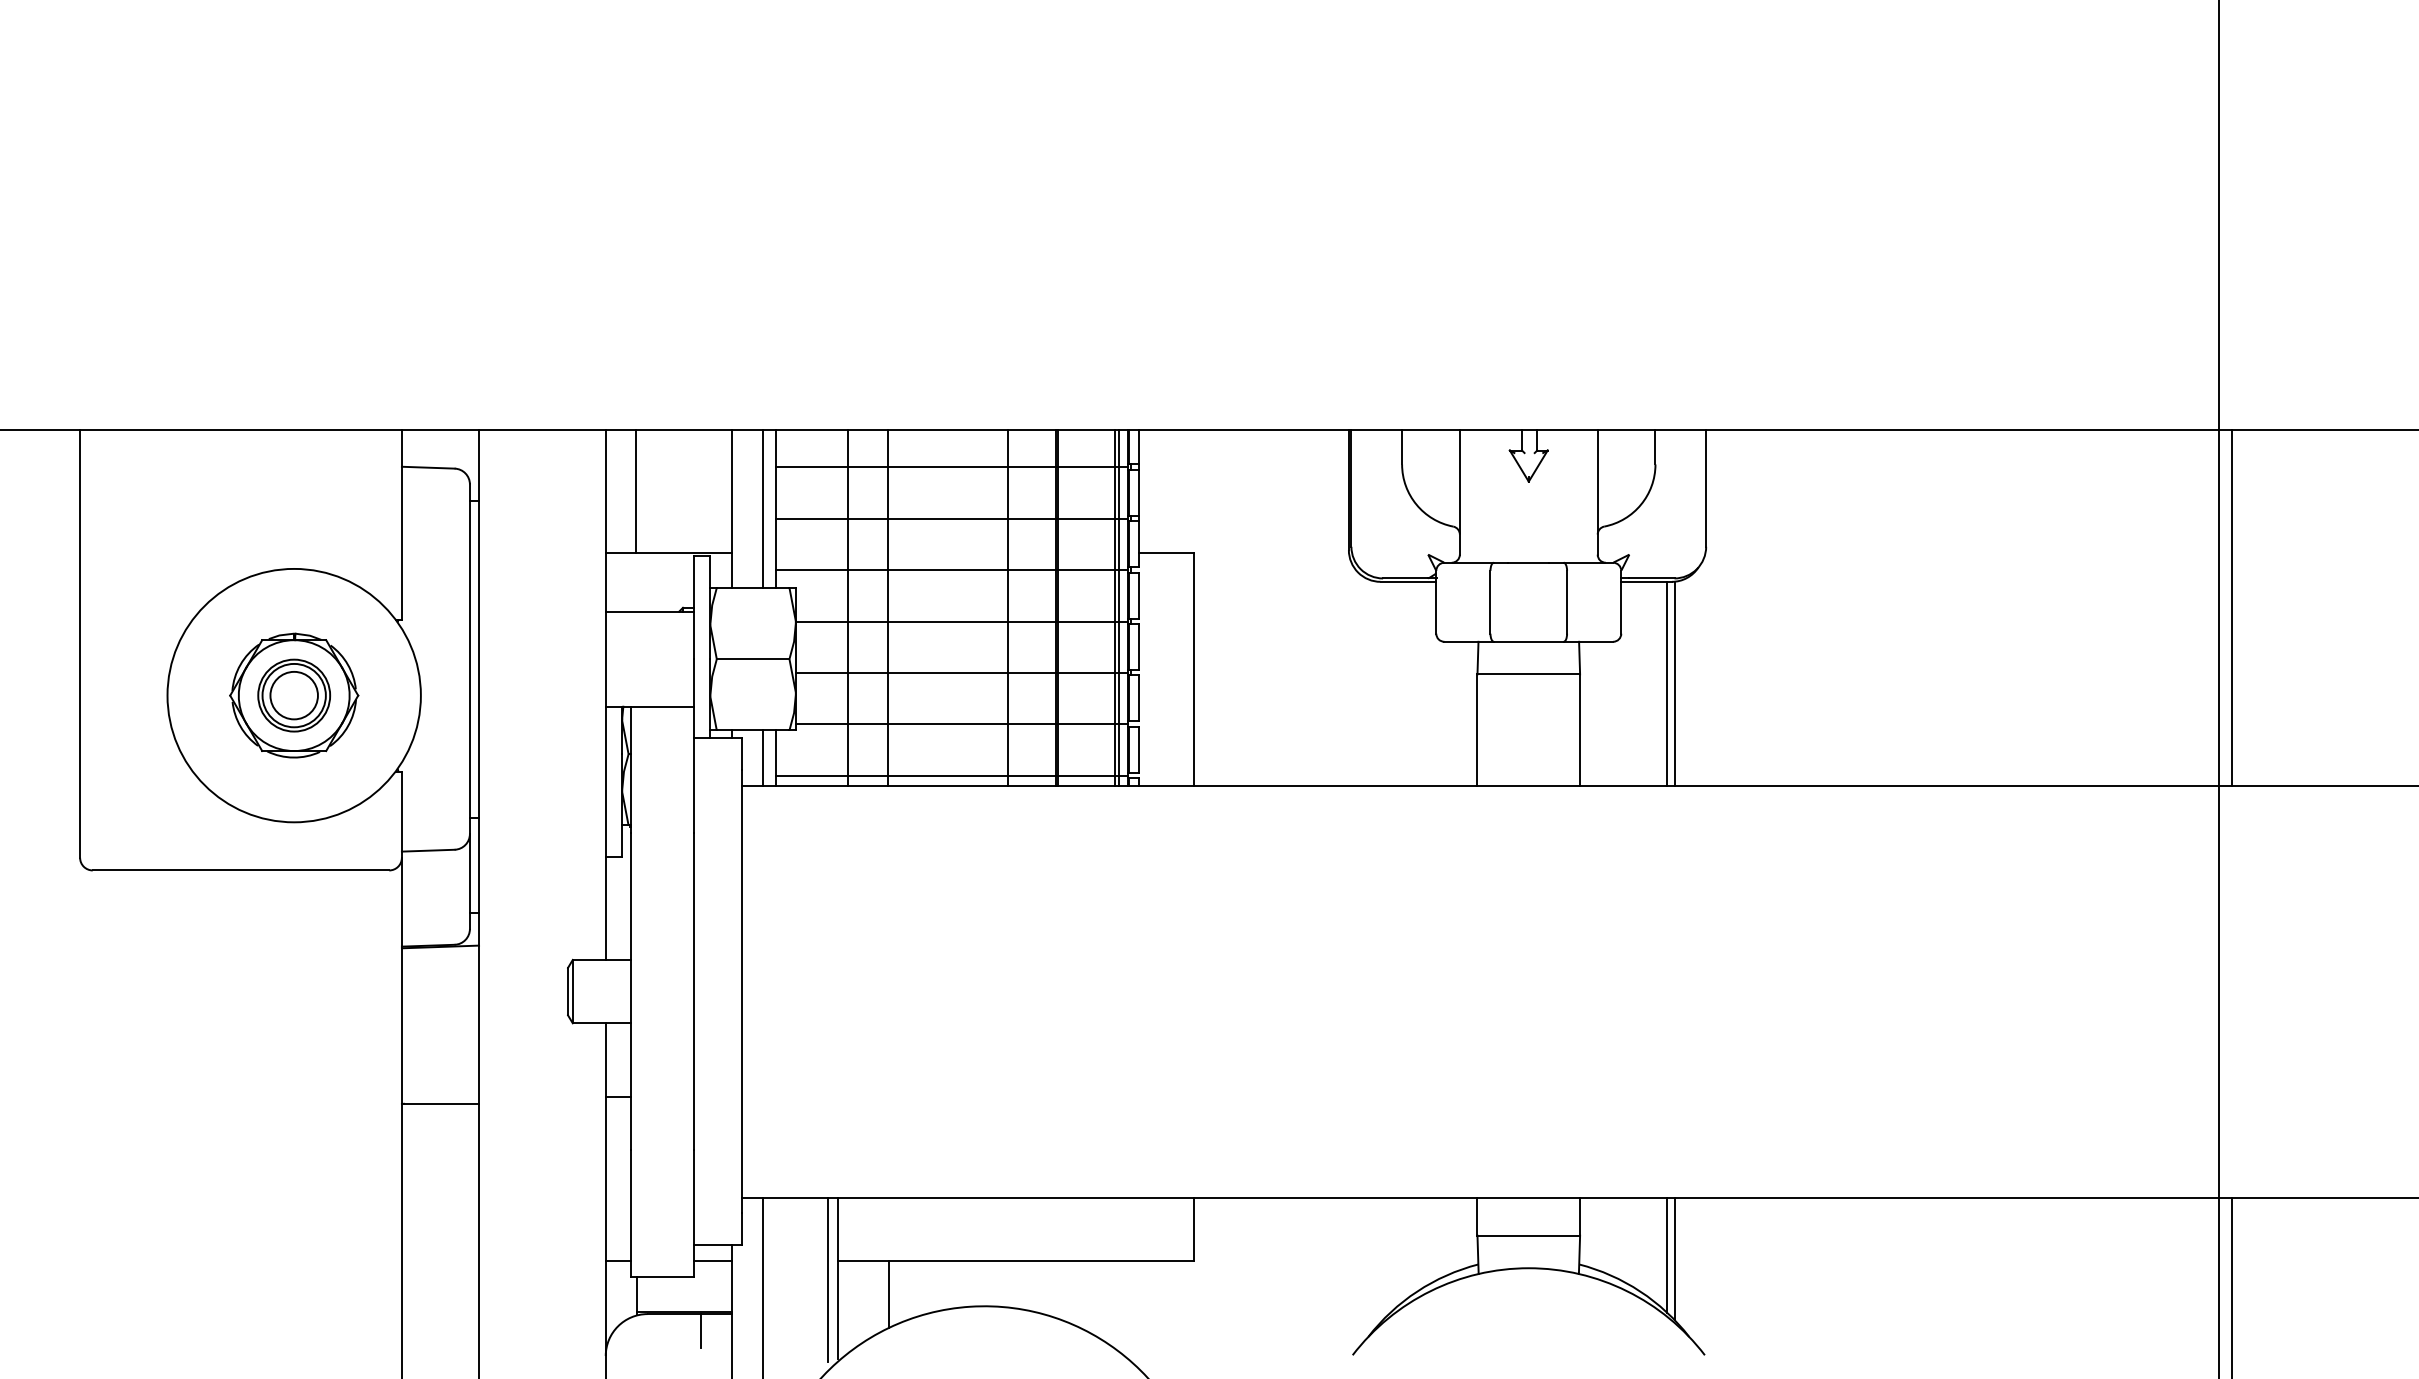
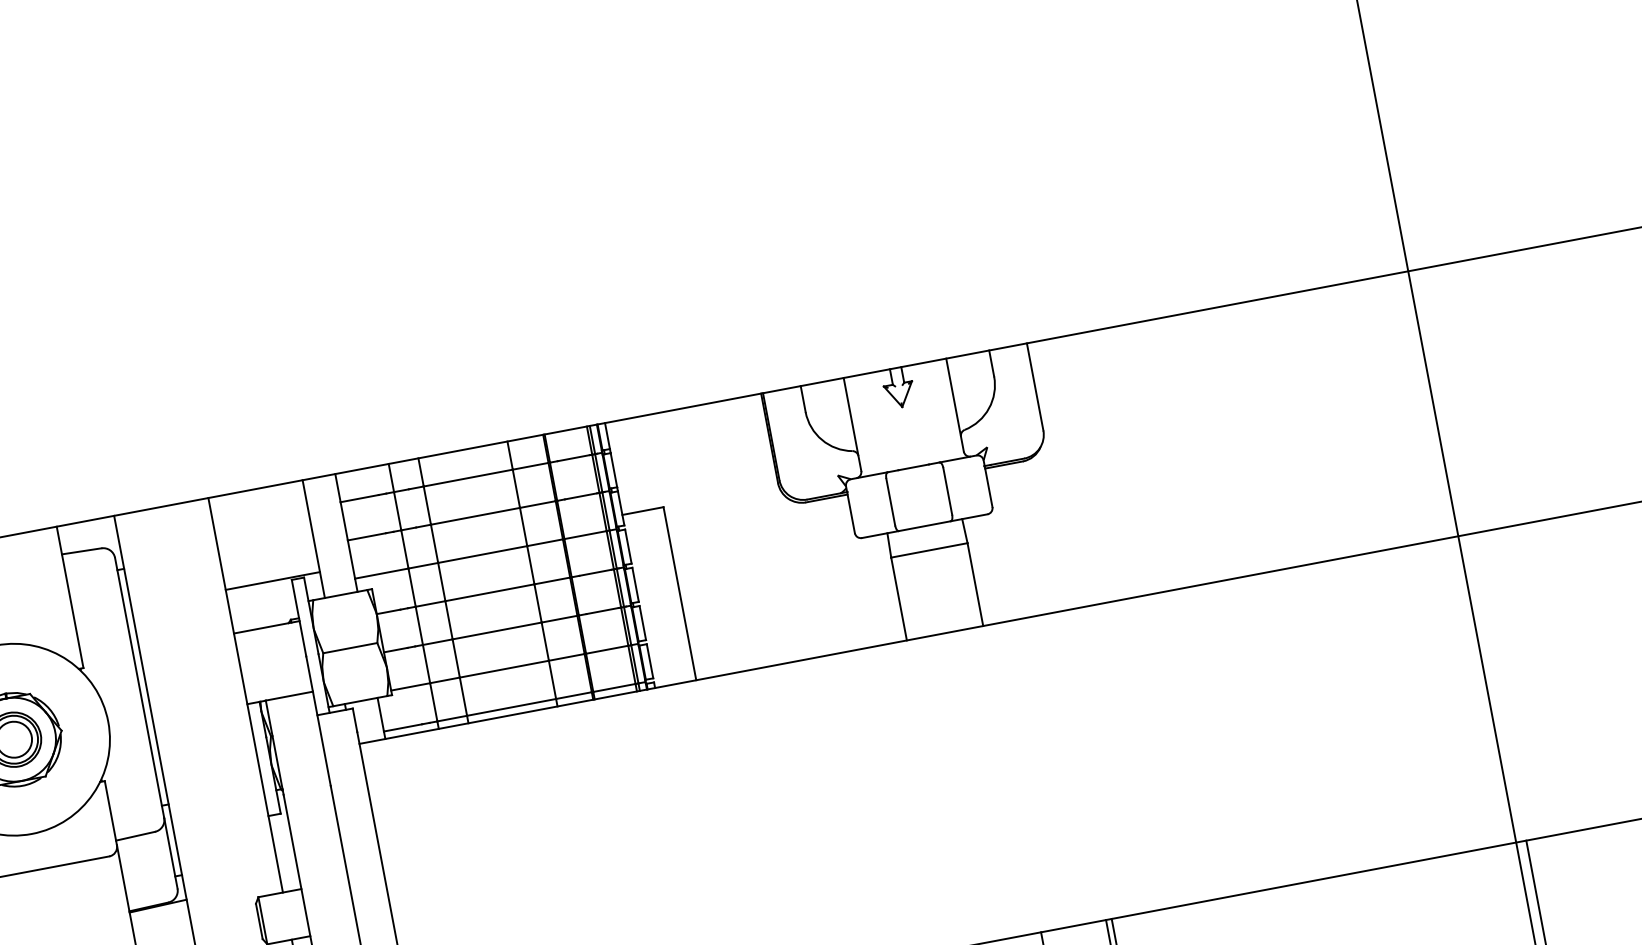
line: (635, 491) -> (239, 539), removed
line: (762, 508) -> (336, 534), removed
line: (2232, 607) -> (1443, 401), removed
line: (1667, 683) -> (1033, 537), removed
line: (1675, 683) -> (1039, 536), removed
line: (762, 757) -> (371, 719), removed

